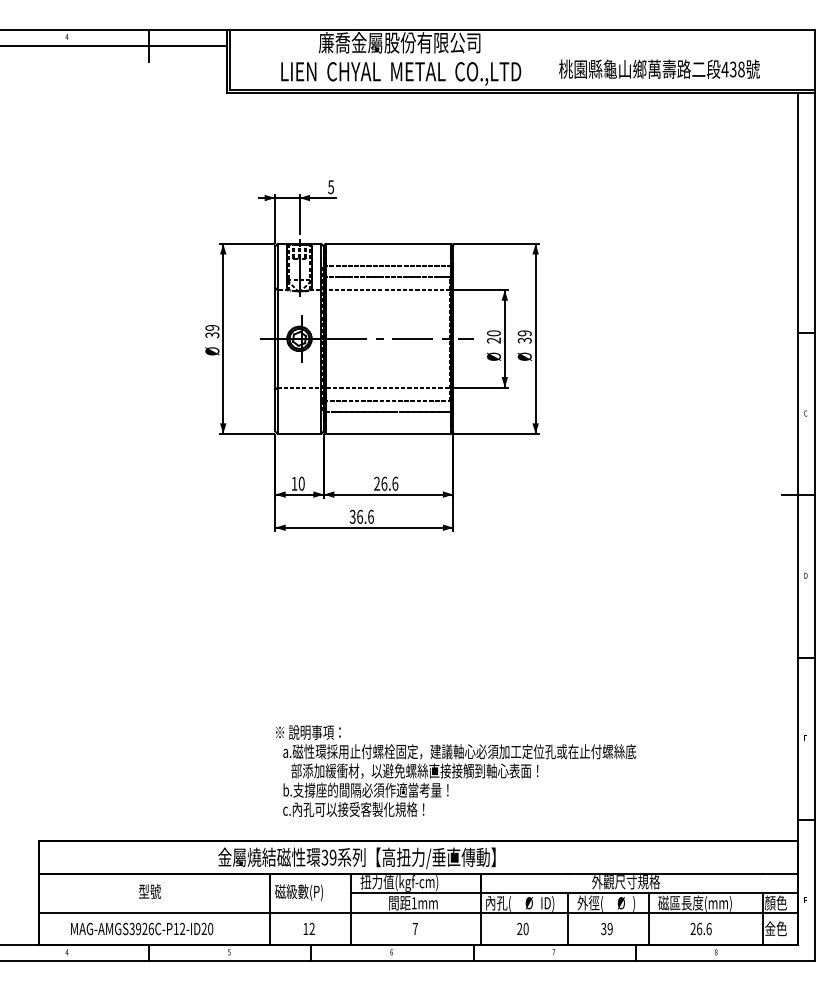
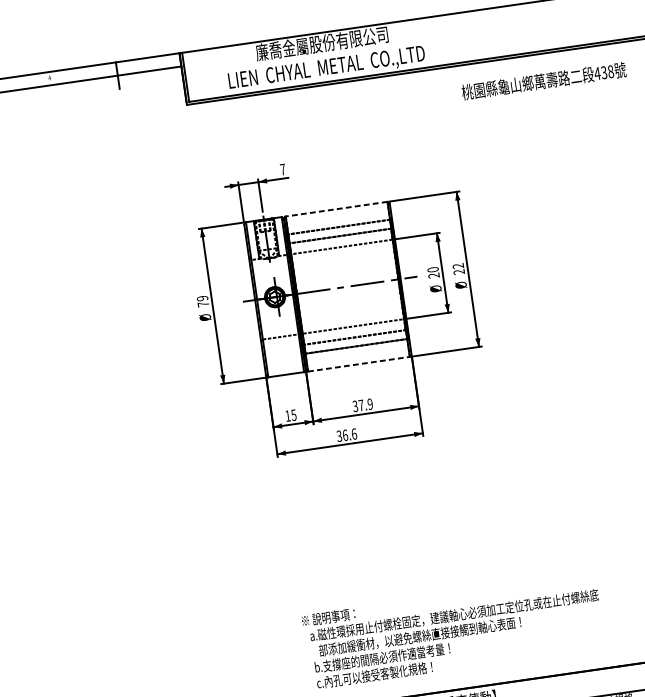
text: (659, 68) -> (543, 80), moved
text: (331, 187) -> (283, 169), 5 -> 7
line: (388, 243) -> (336, 208), solid -> dashed
text: (212, 335) -> (203, 304), 39 -> 79
text: (524, 336) -> (458, 268), 39 -> 22
line: (389, 433) -> (359, 363), solid -> dashed
text: (301, 483) -> (293, 415), 10 -> 15
text: (386, 483) -> (363, 405), 26.6 -> 37.9

